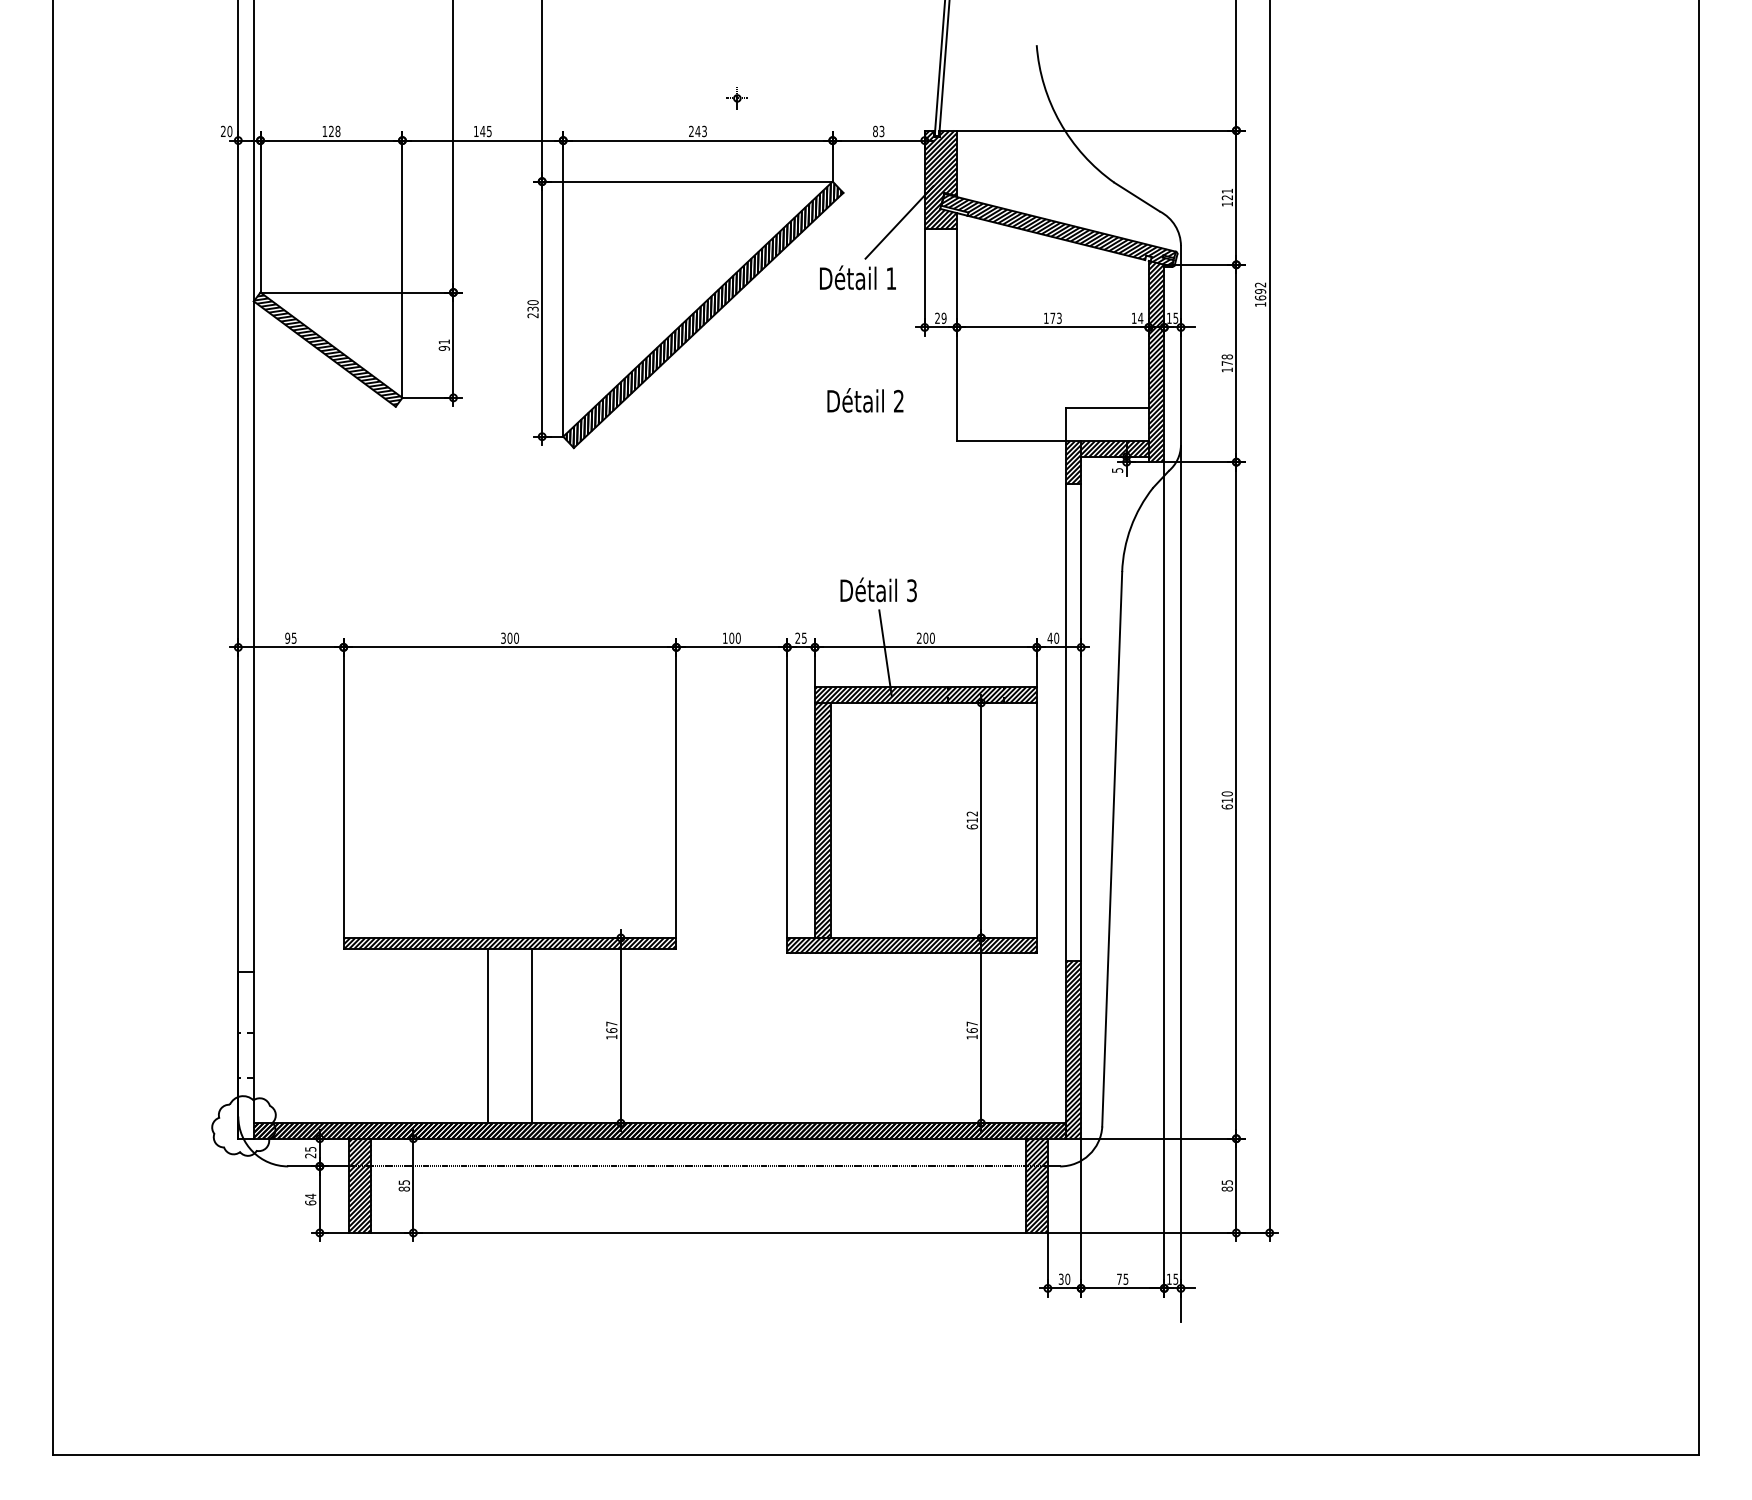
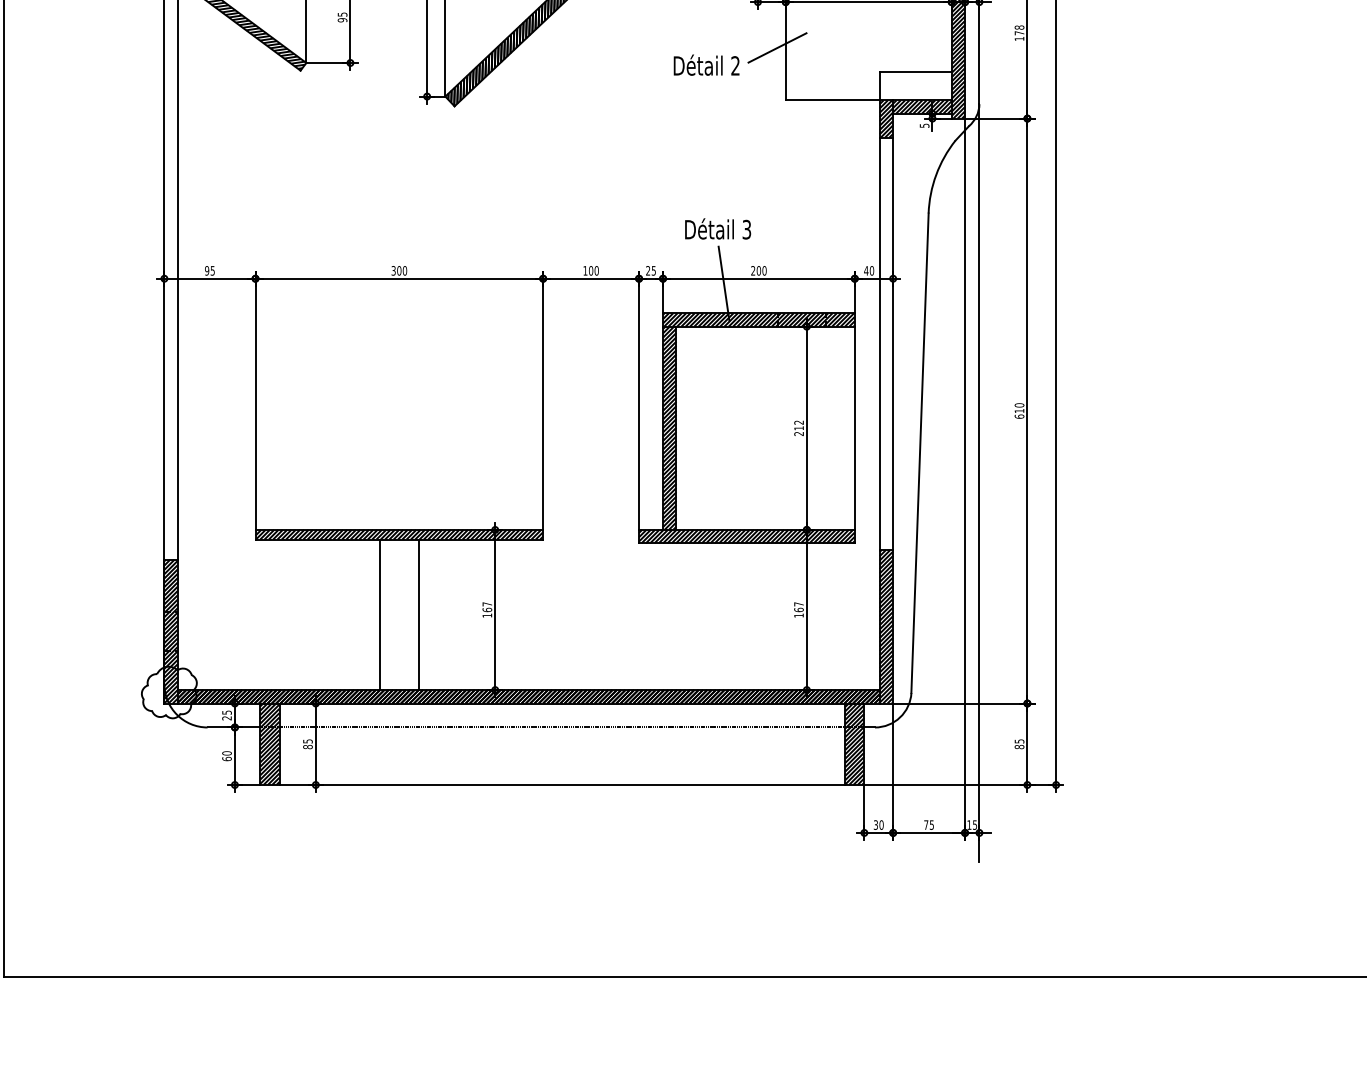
text: (444, 341) -> (342, 14), 91 -> 95
line: (946, 380) -> (776, 47), added
text: (971, 826) -> (798, 433), 612 -> 212
hatch: (245, 1055) -> (170, 631), added
text: (310, 1196) -> (226, 753), 64 -> 60

